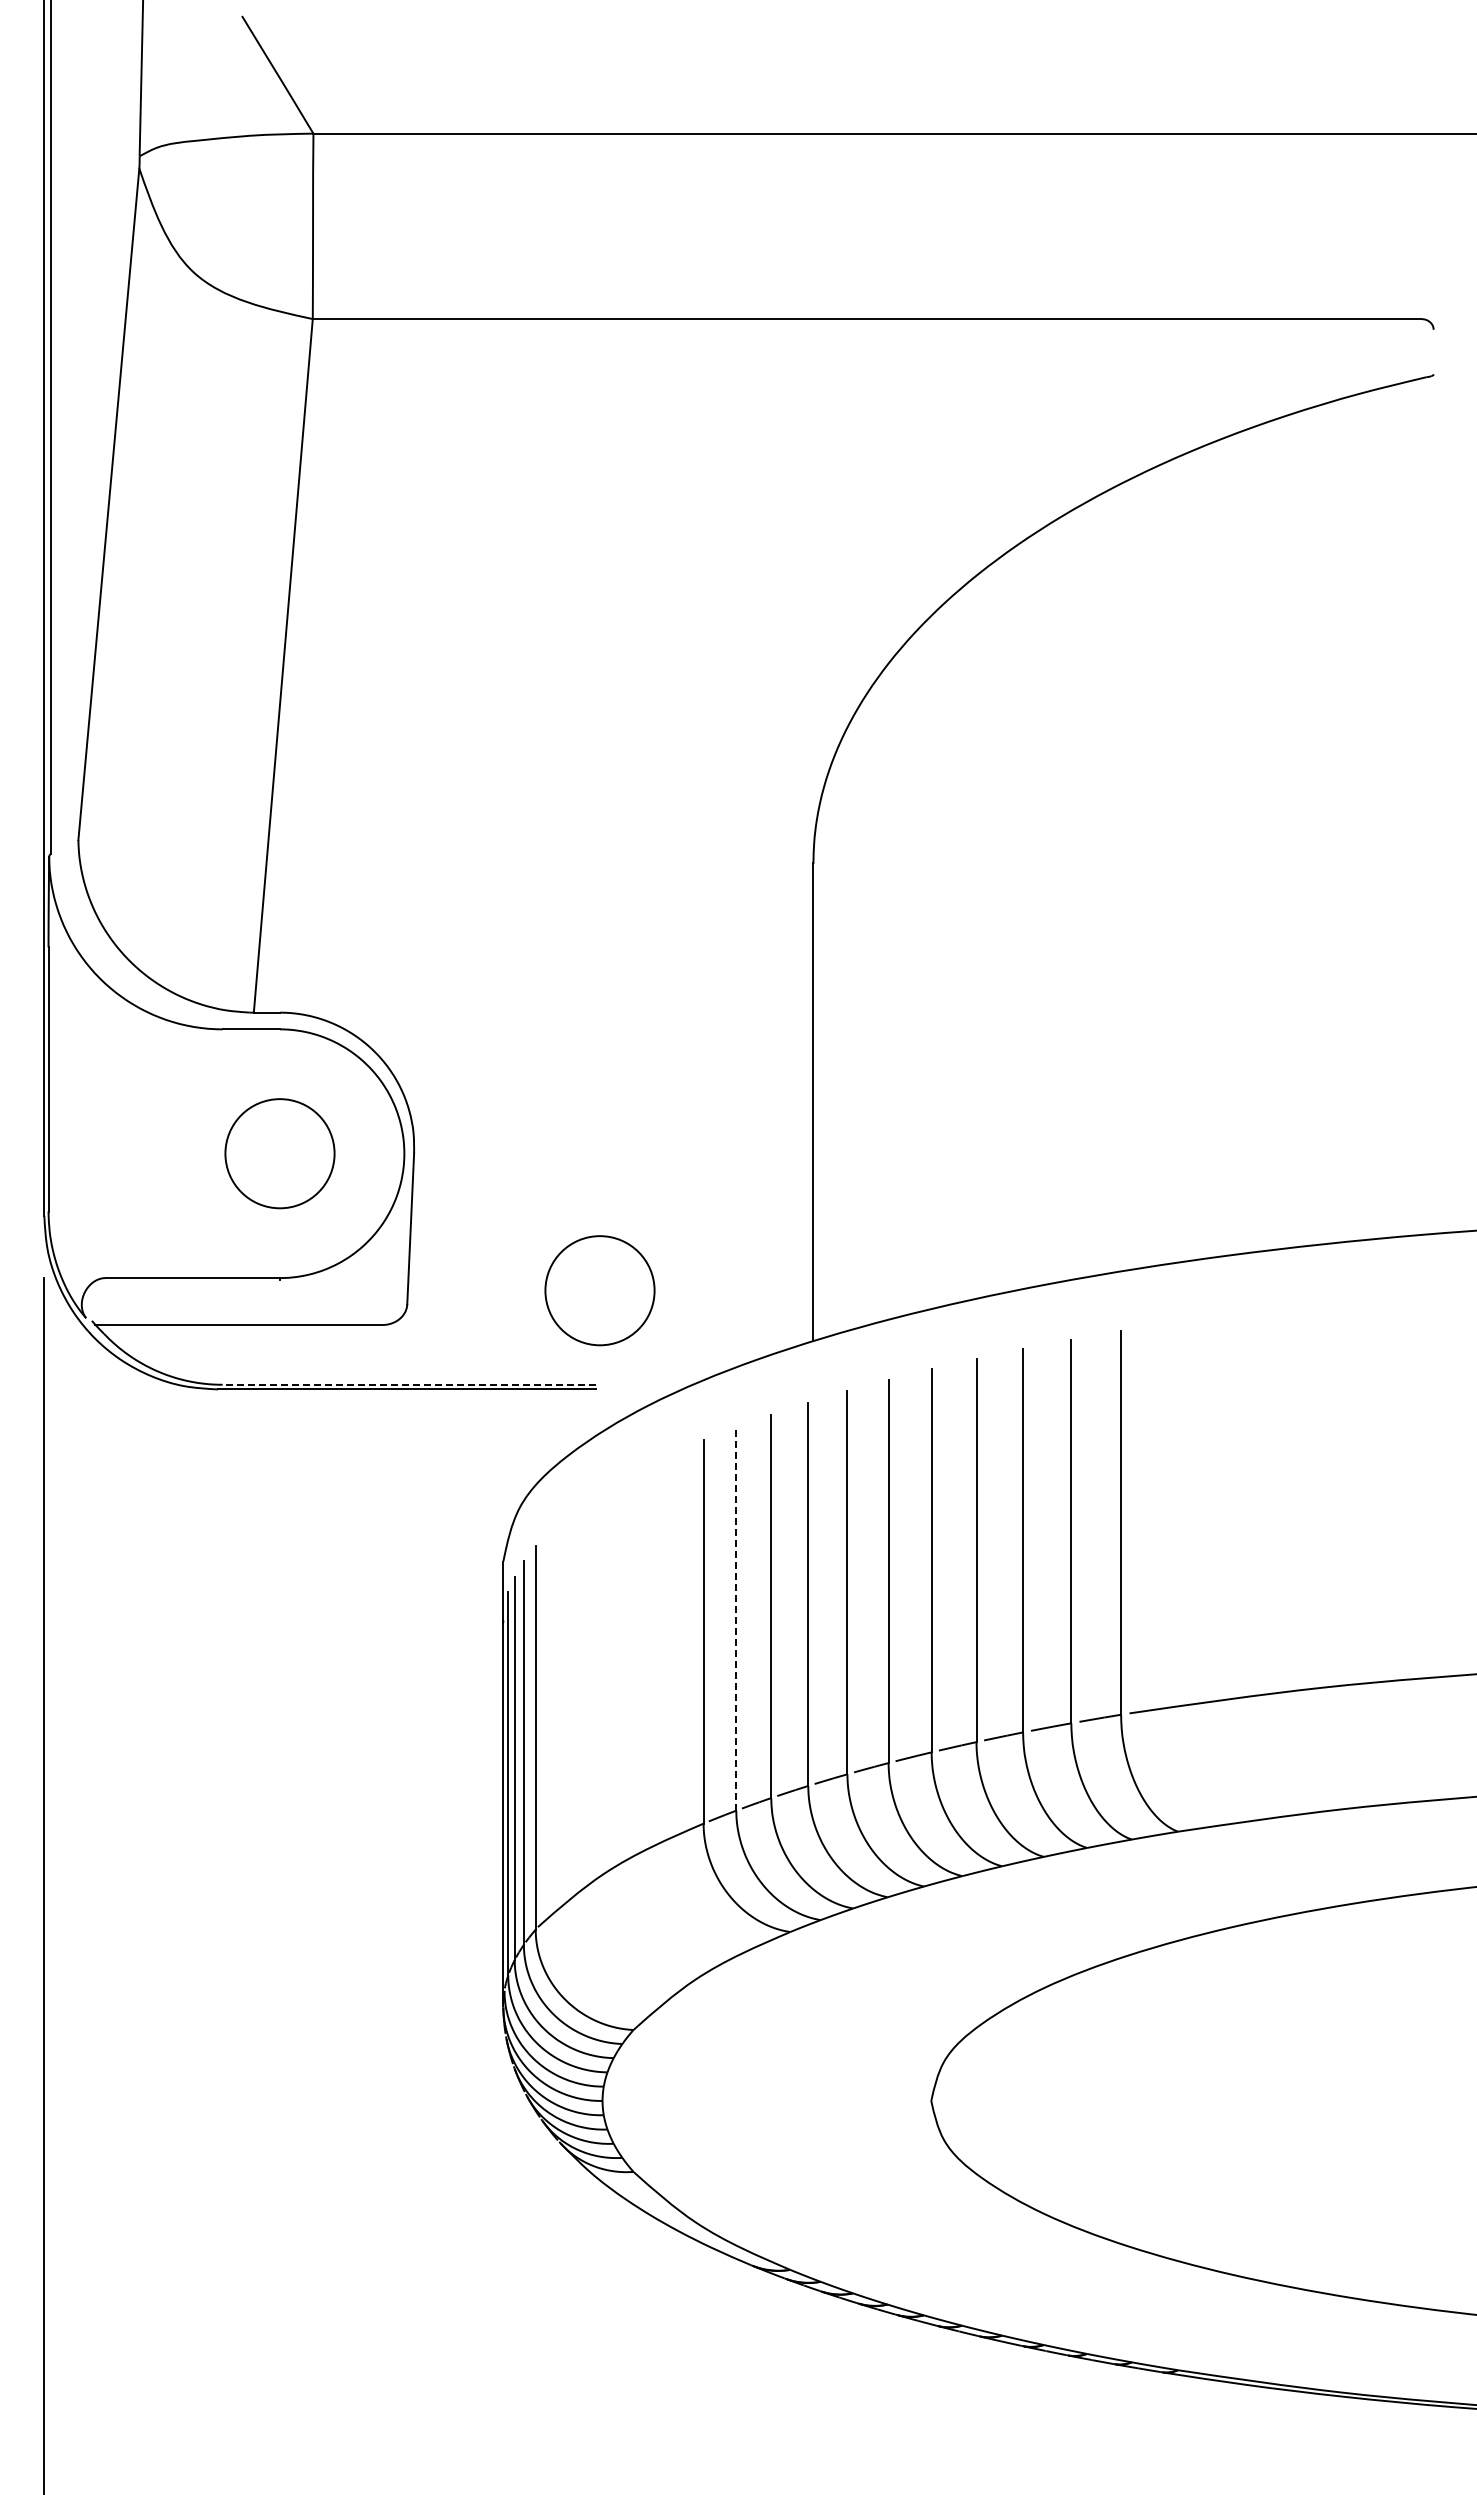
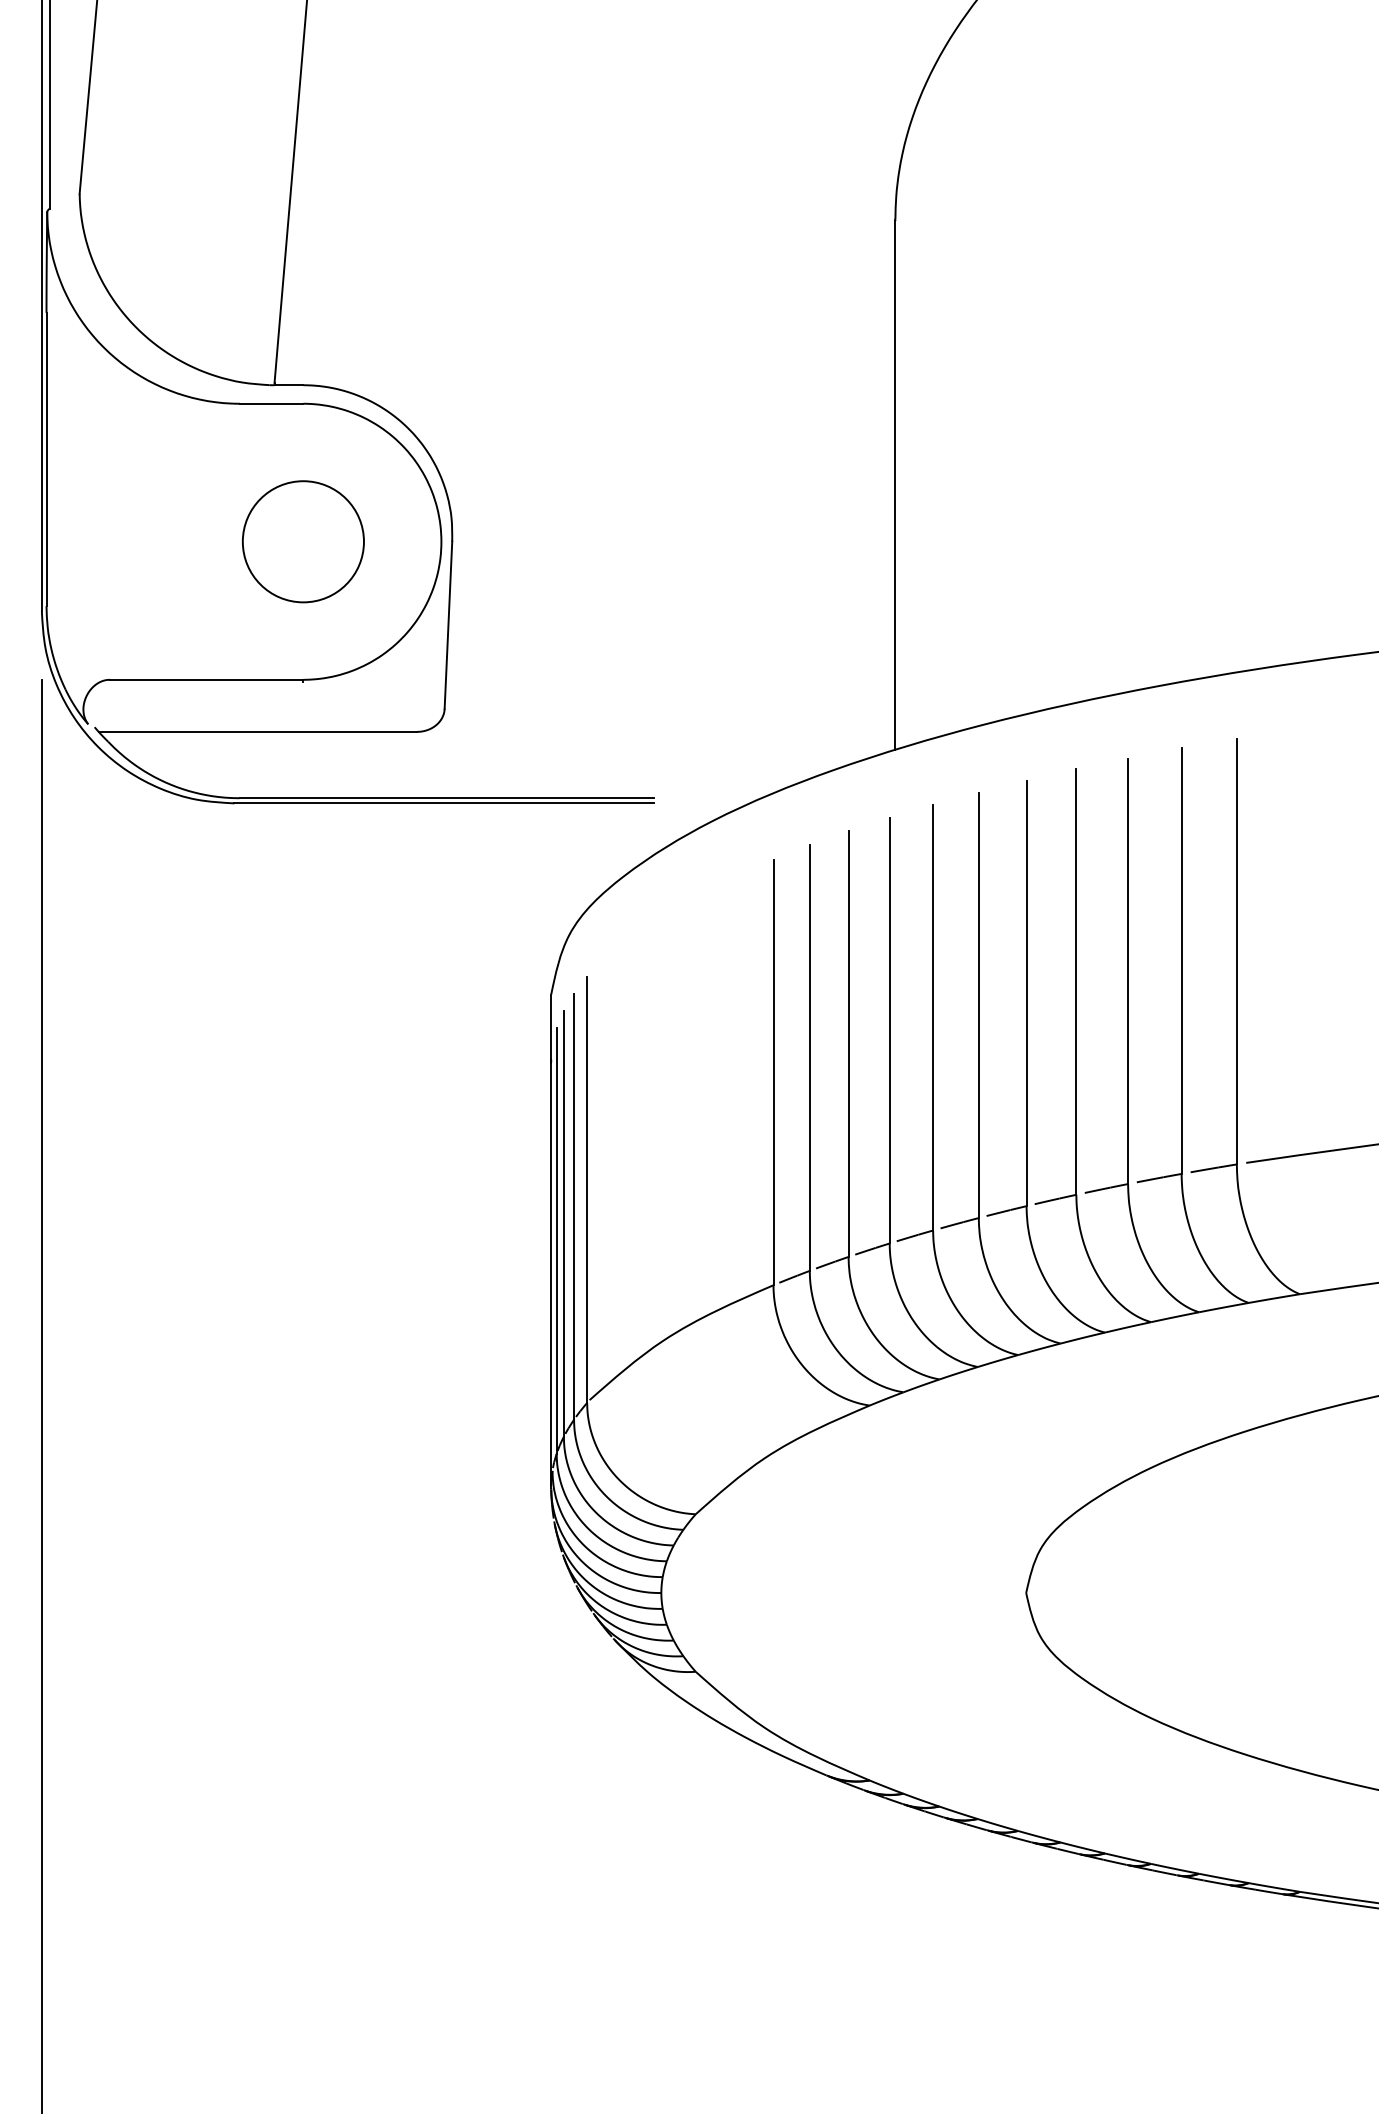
circle: (599, 1290) -> (657, 693), removed
line: (409, 1384) -> (447, 797), dashed -> solid
line: (736, 1618) -> (810, 1057), dashed -> solid

